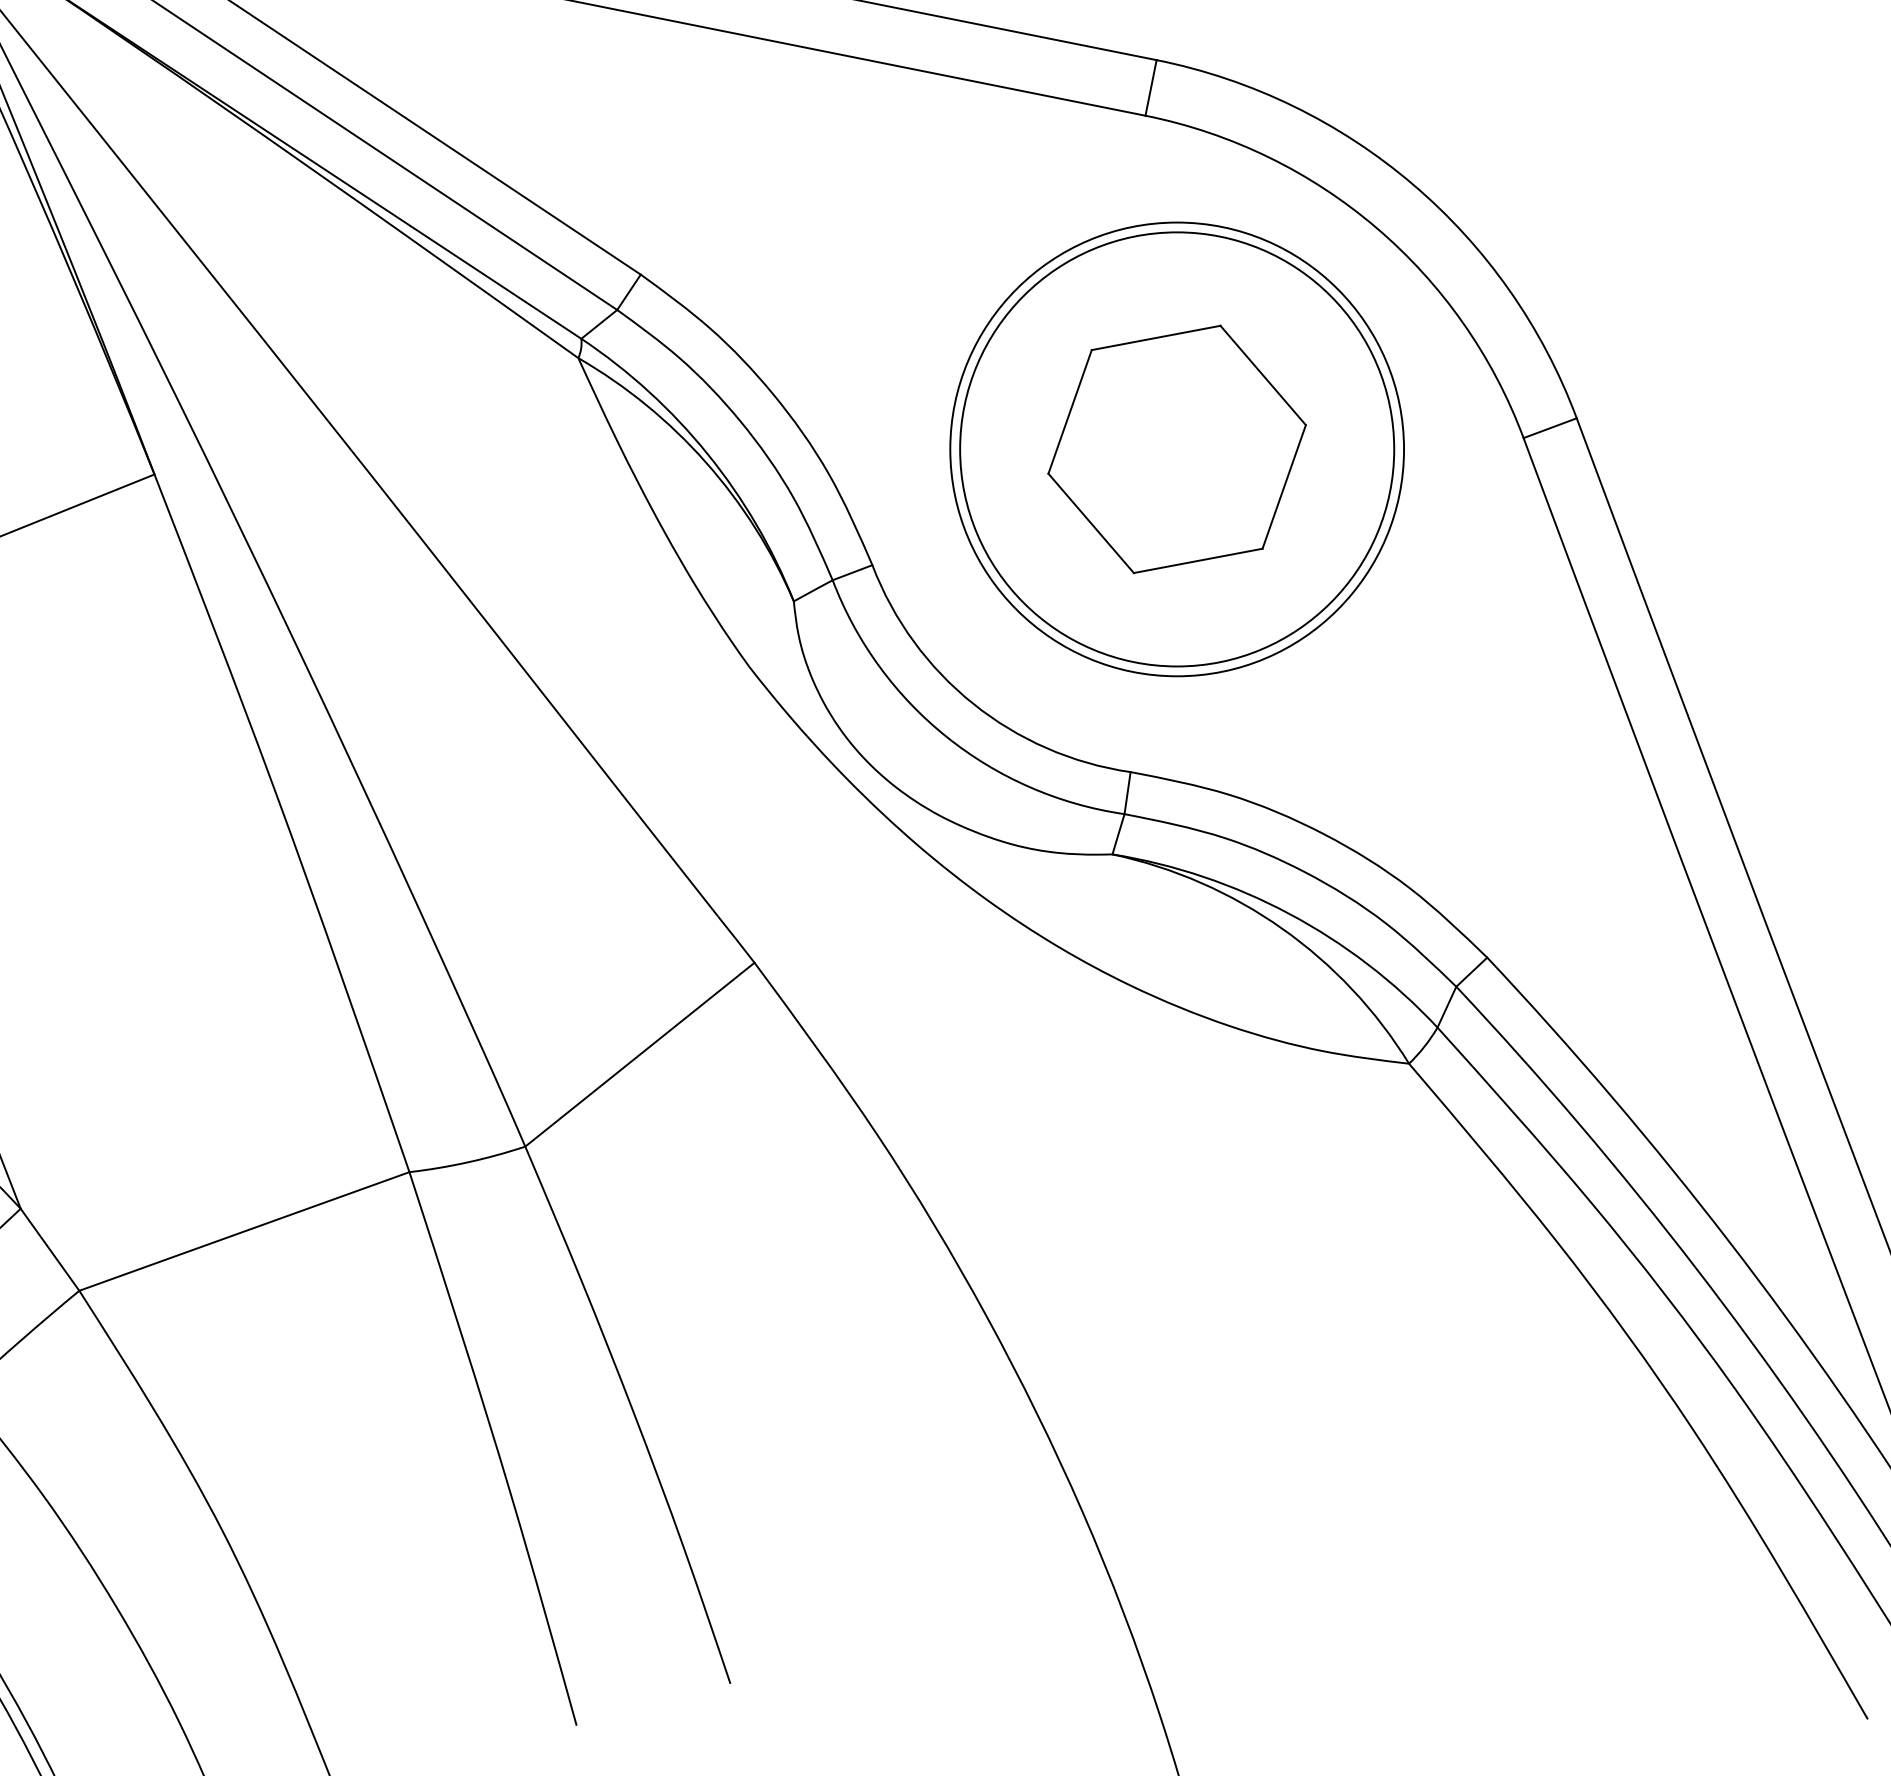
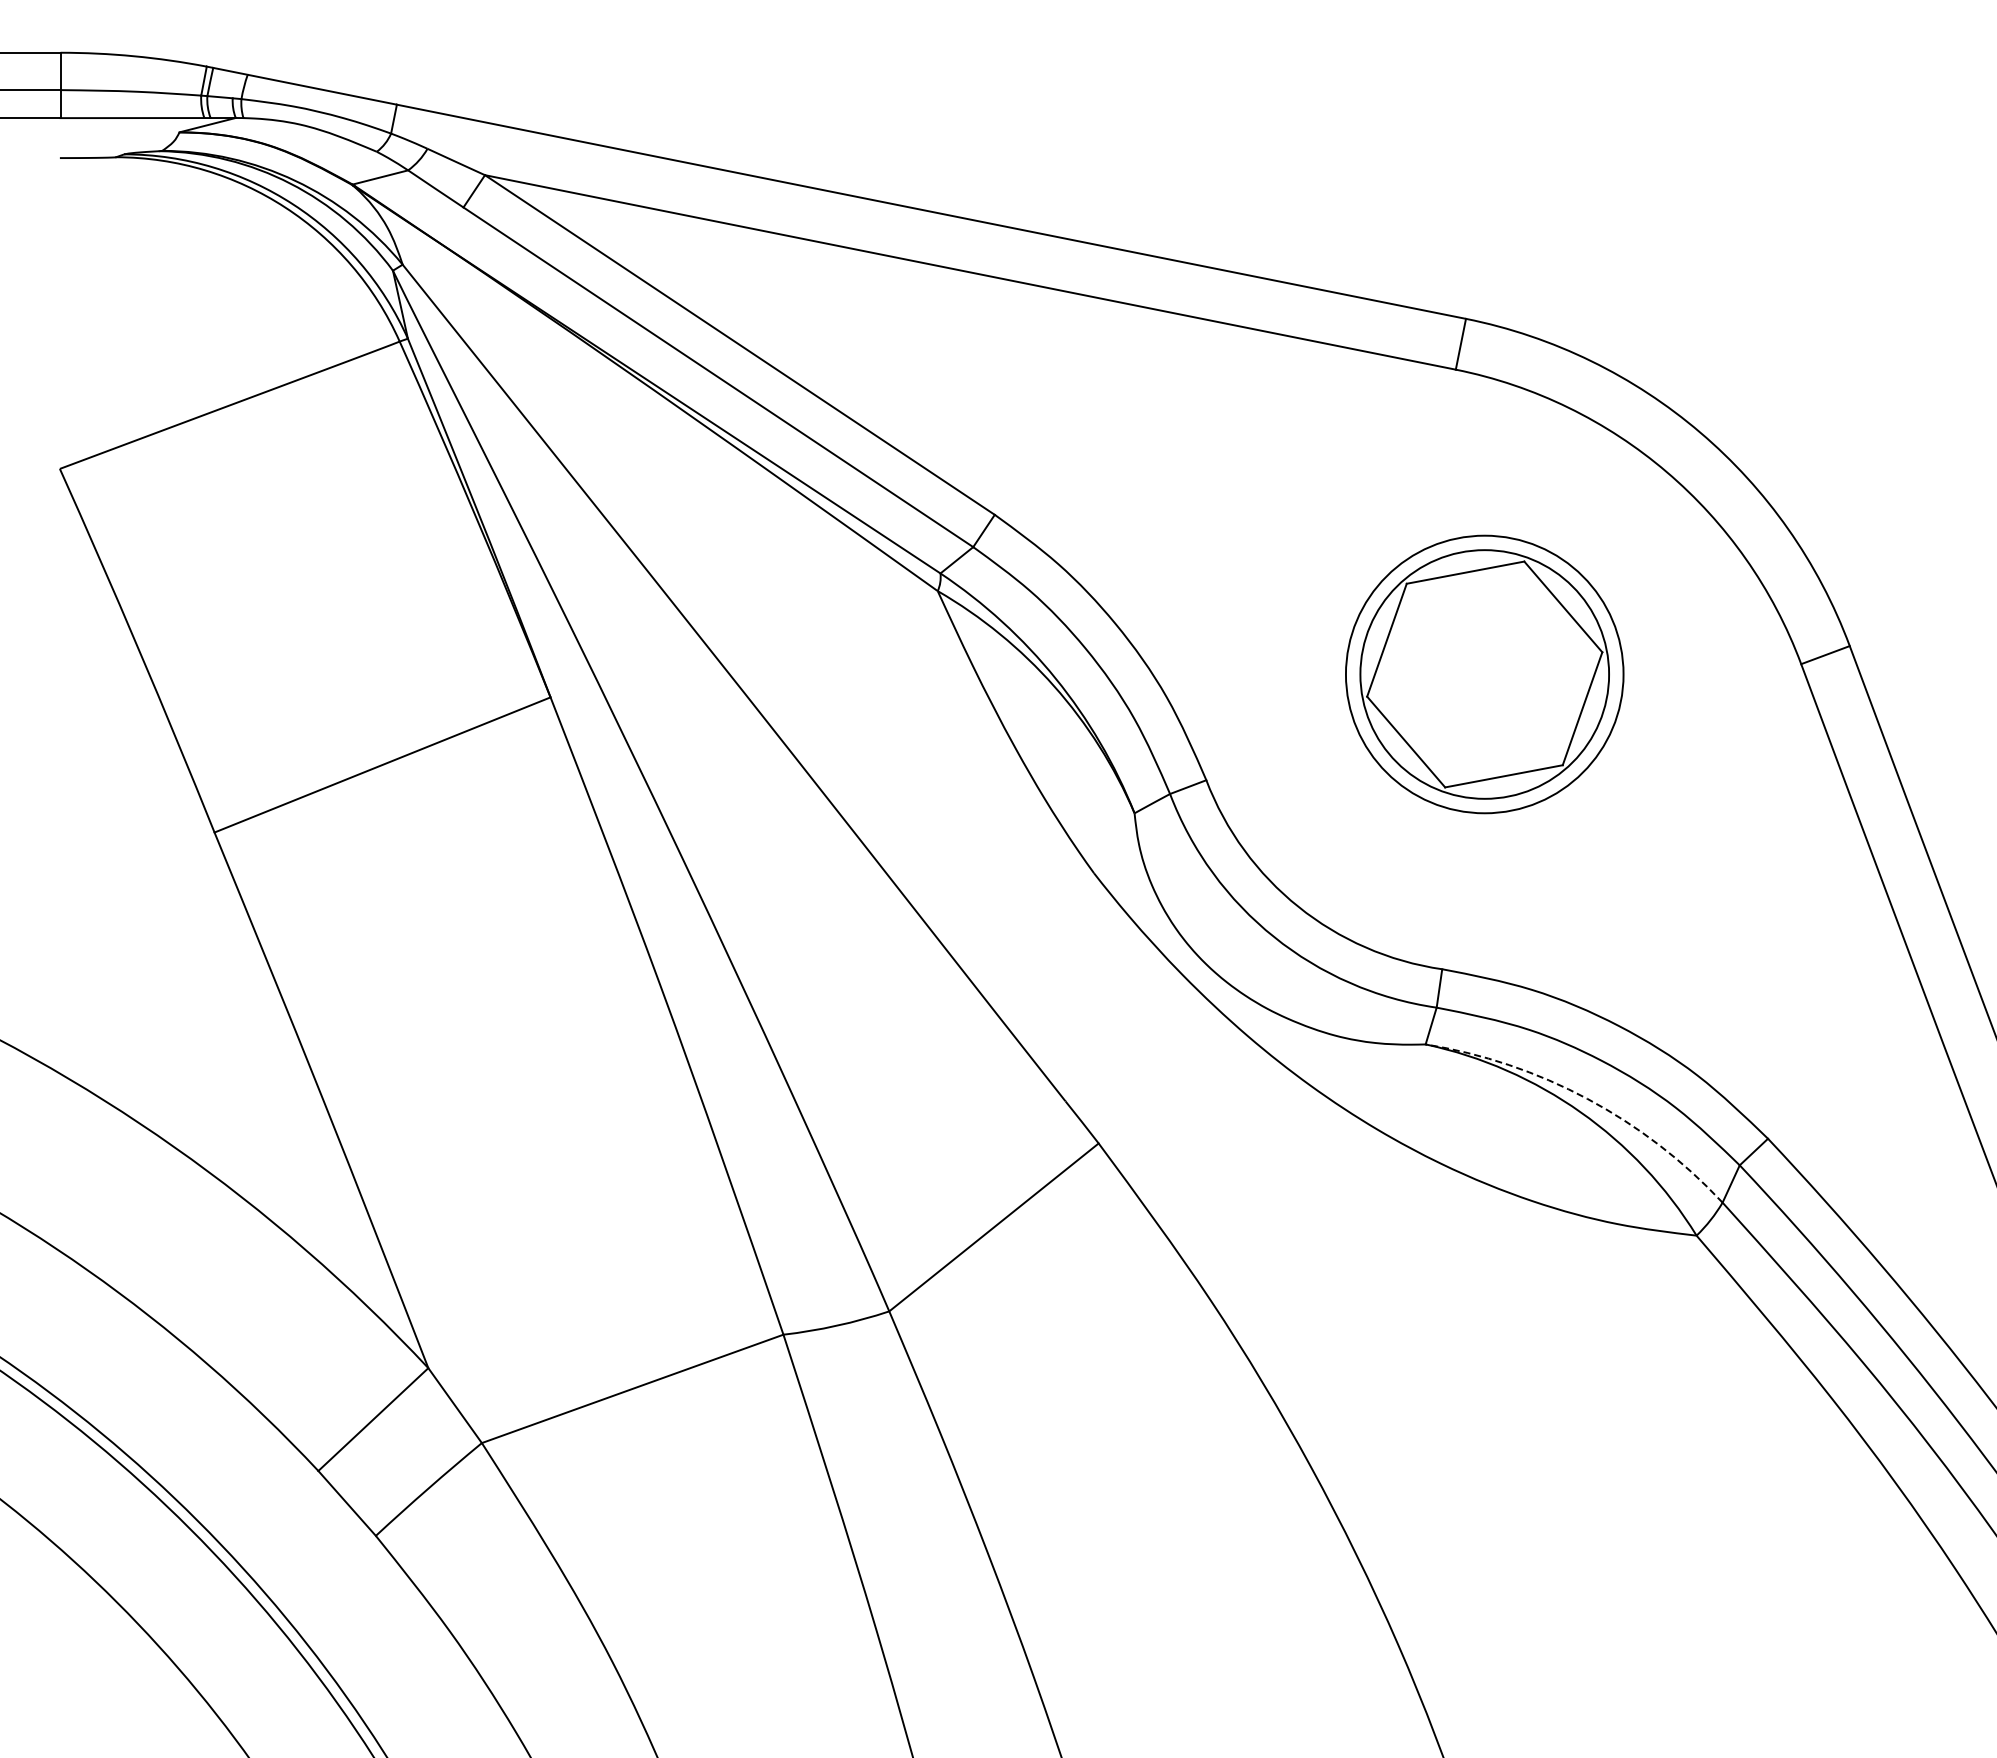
circle: (1176, 449) -> (1484, 674), size x0.6
circle: (1176, 449) -> (1484, 674), size x0.7
arc: (1289, 913) -> (1587, 1098), solid -> dashed

